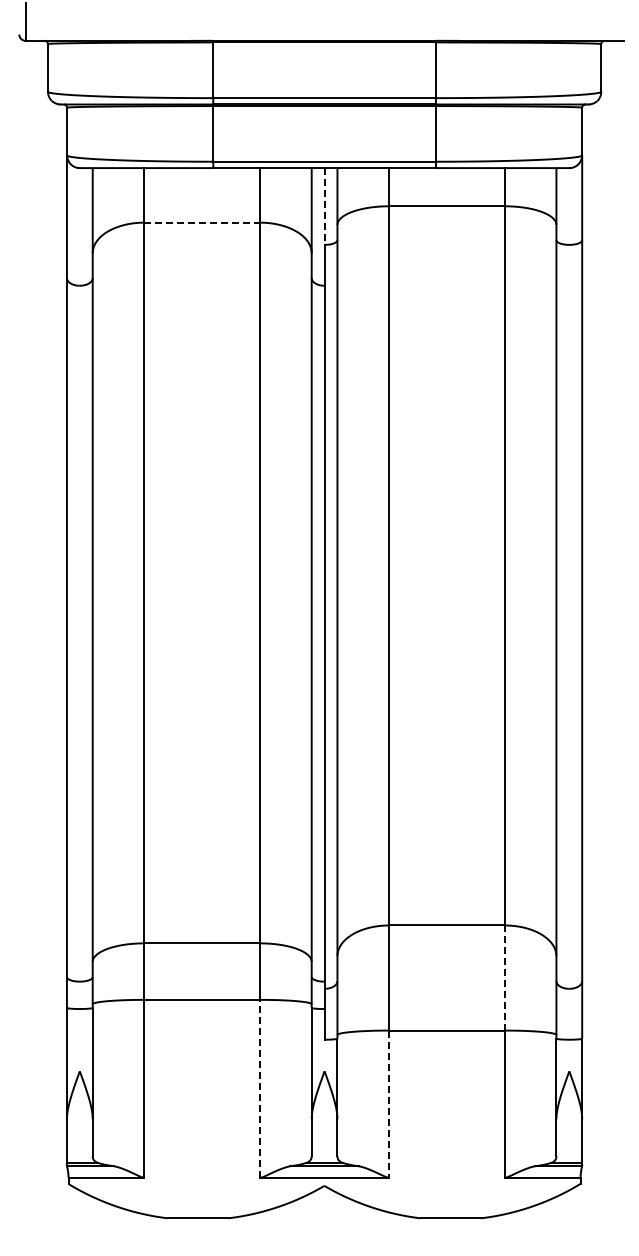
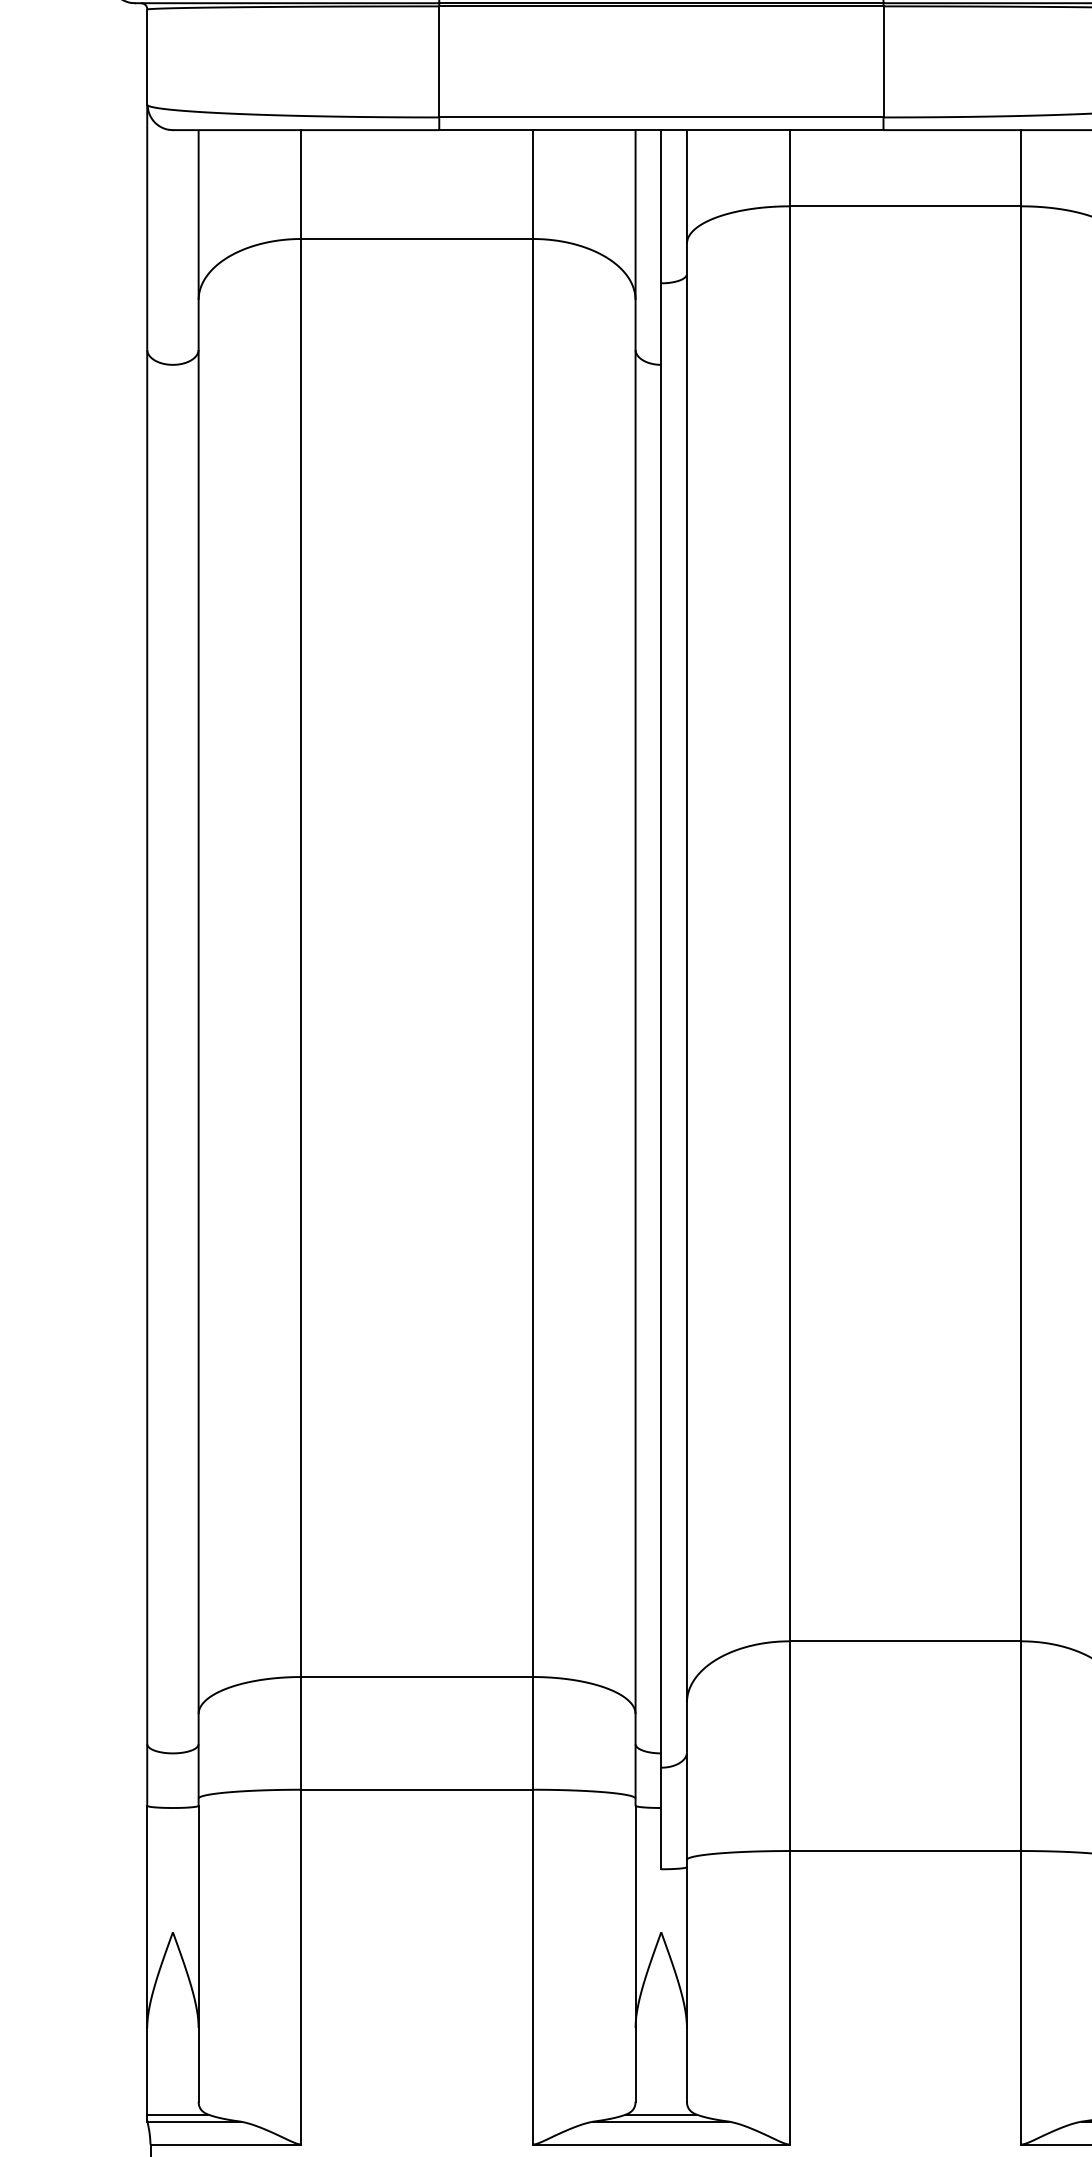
line: (324, 207) -> (661, 208), dashed -> solid
line: (202, 222) -> (417, 238), dashed -> solid
line: (504, 978) -> (1020, 1747), dashed -> solid
line: (260, 1088) -> (533, 1966), dashed -> solid
line: (388, 1104) -> (788, 1998), dashed -> solid

